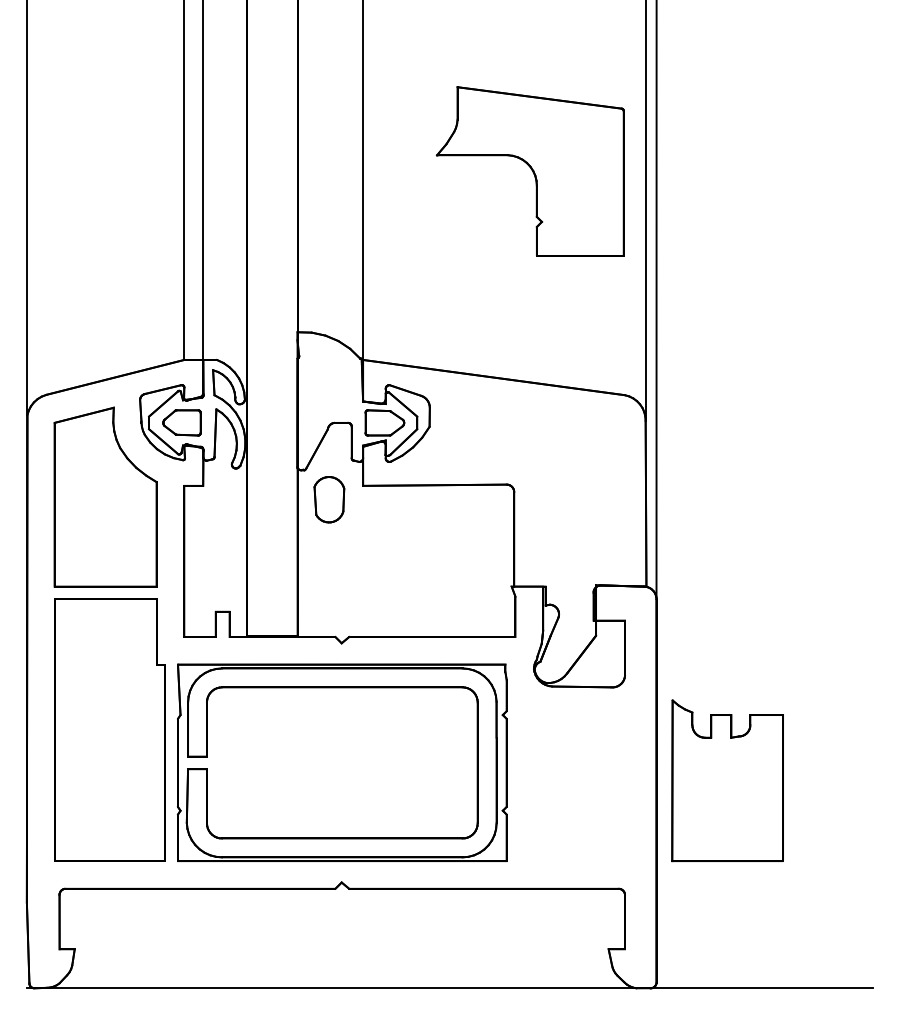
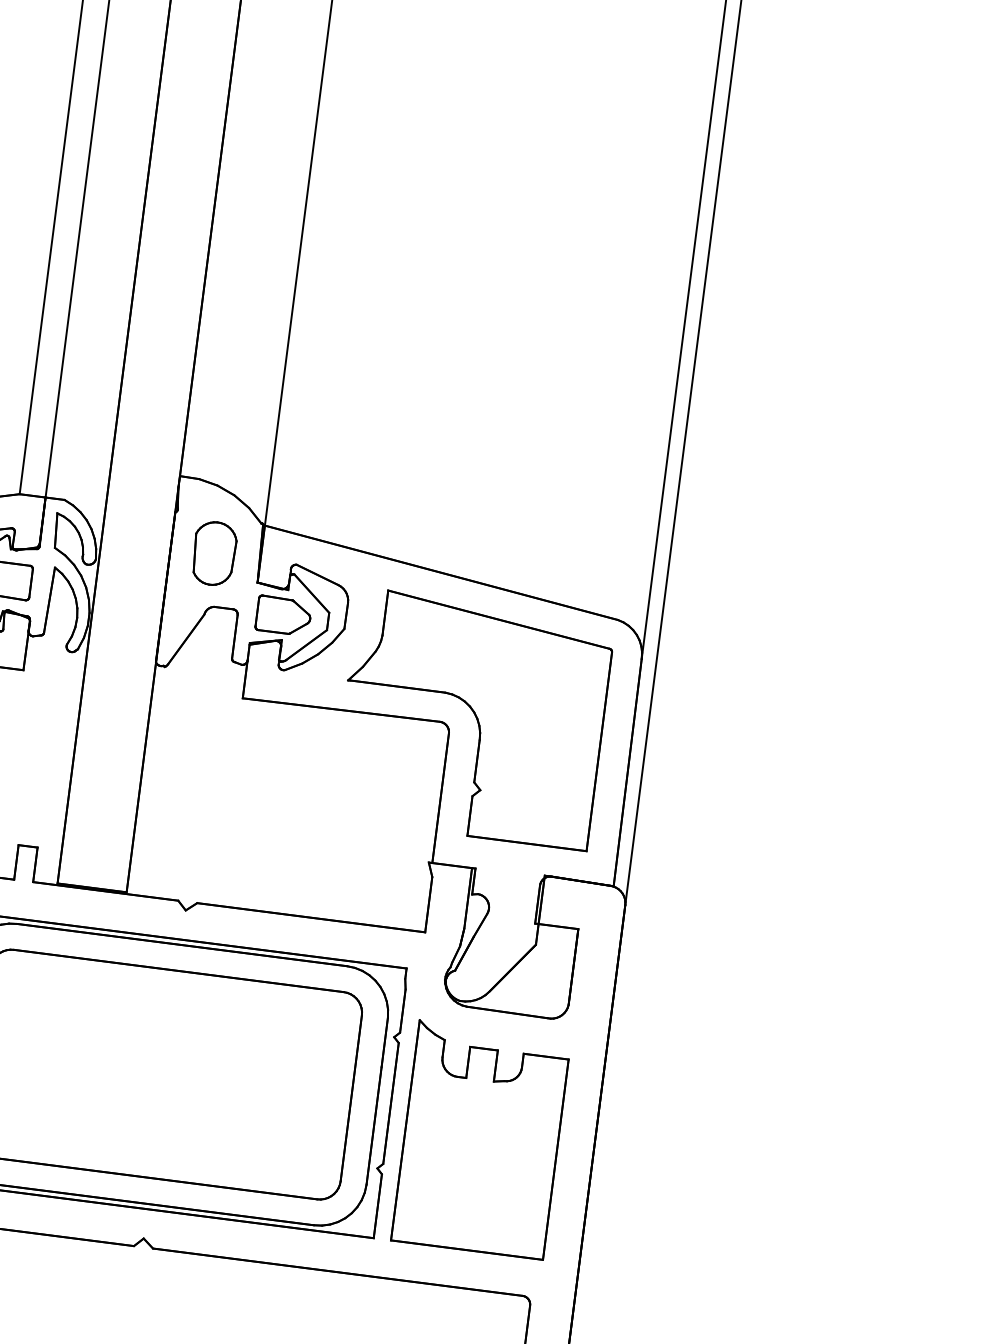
part: (529, 171) -> (472, 718), moved
part: (329, 499) -> (214, 553), moved
part: (727, 780) -> (480, 1139), moved

